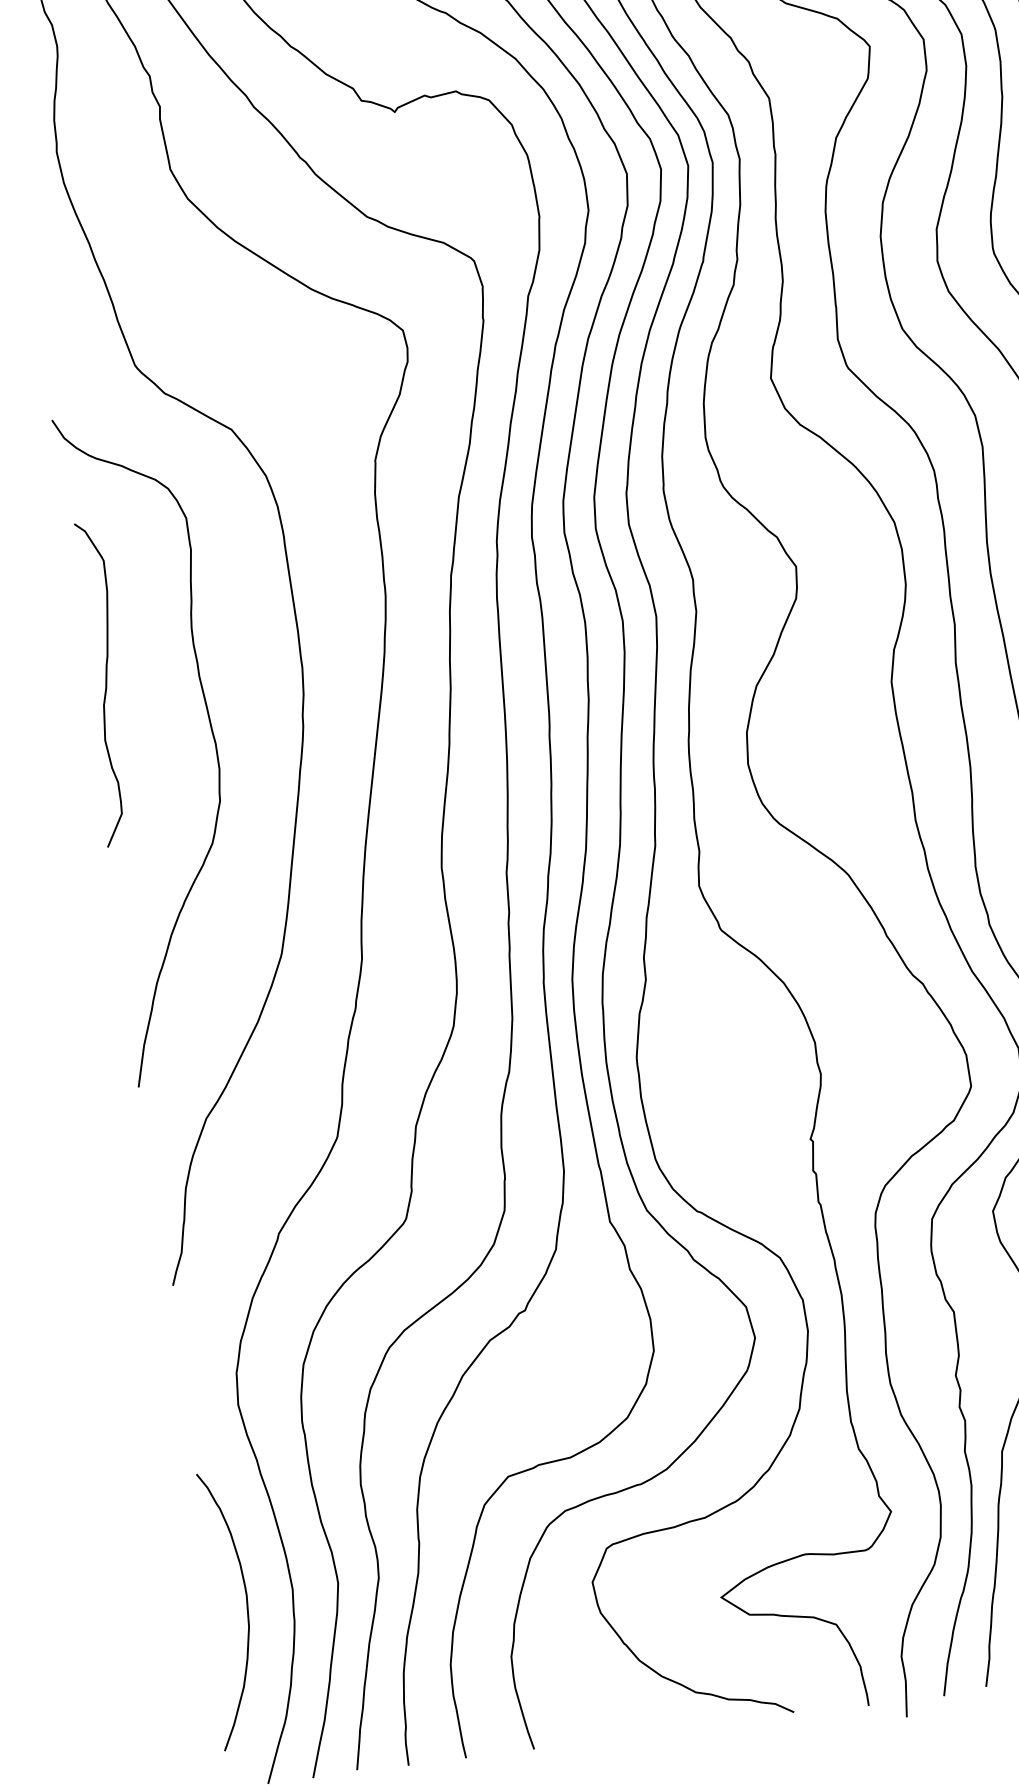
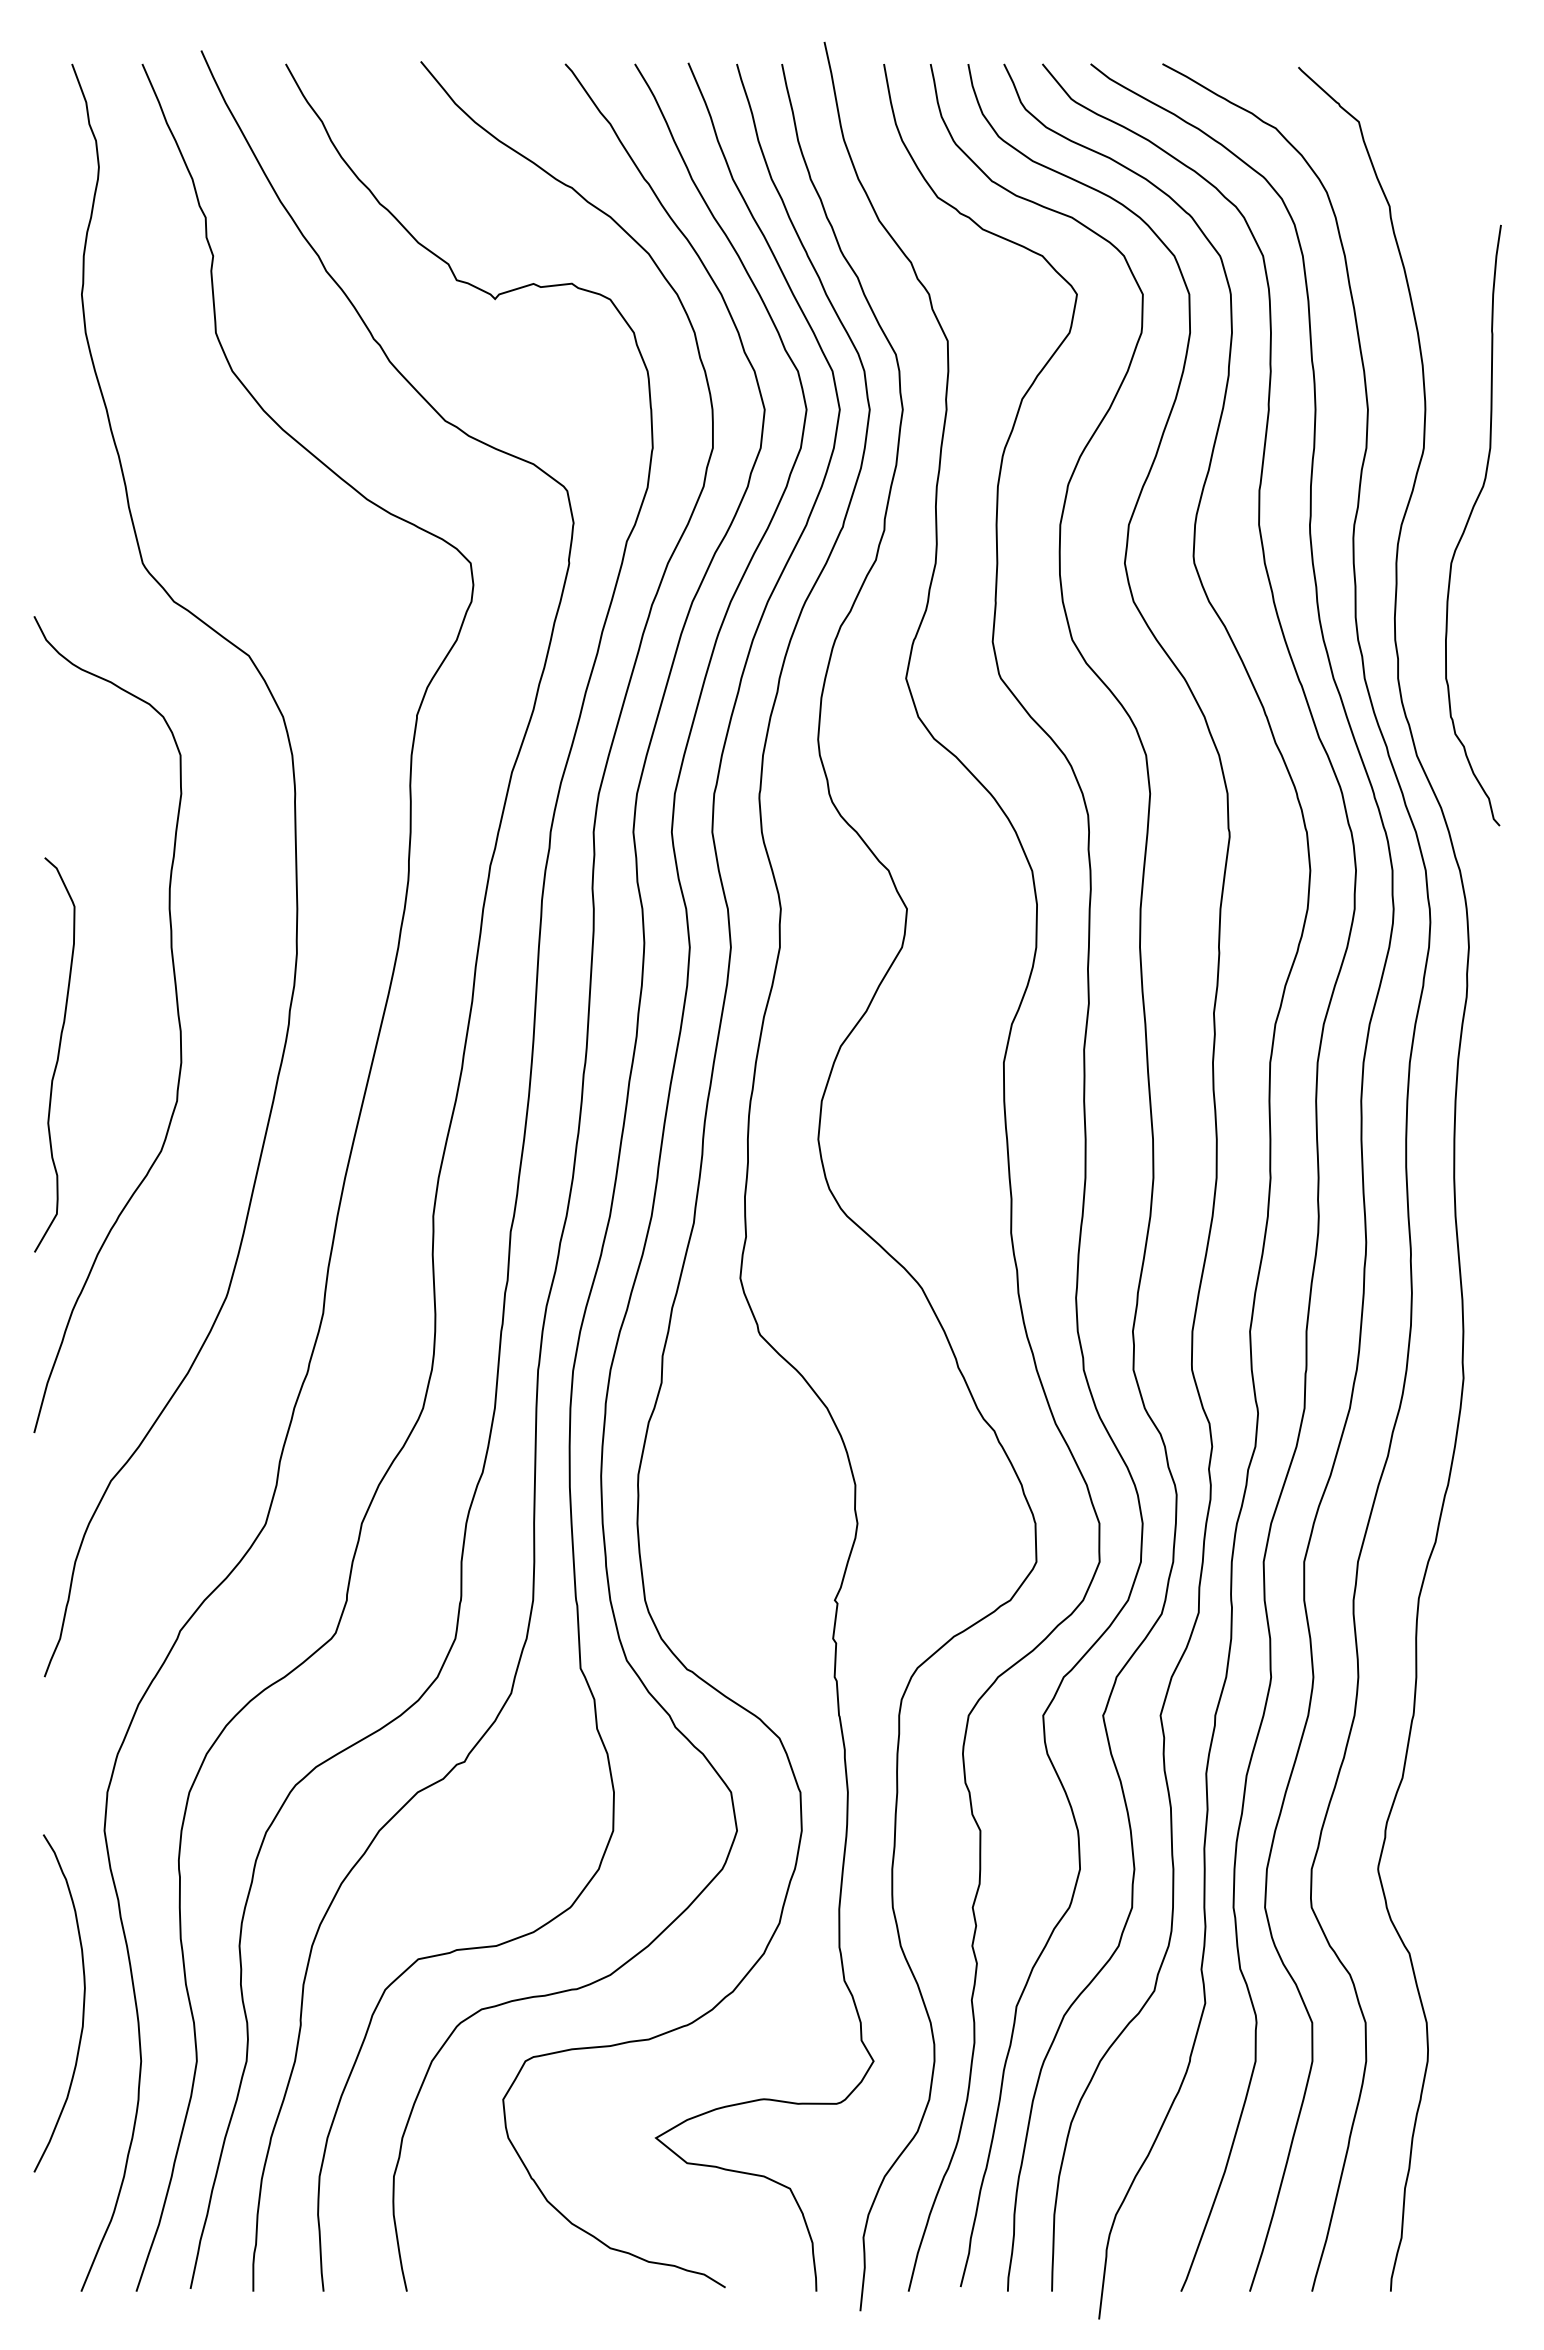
curve: (105, 683) -> (57, 1054), moved
curve: (246, 1612) -> (82, 2008), moved

